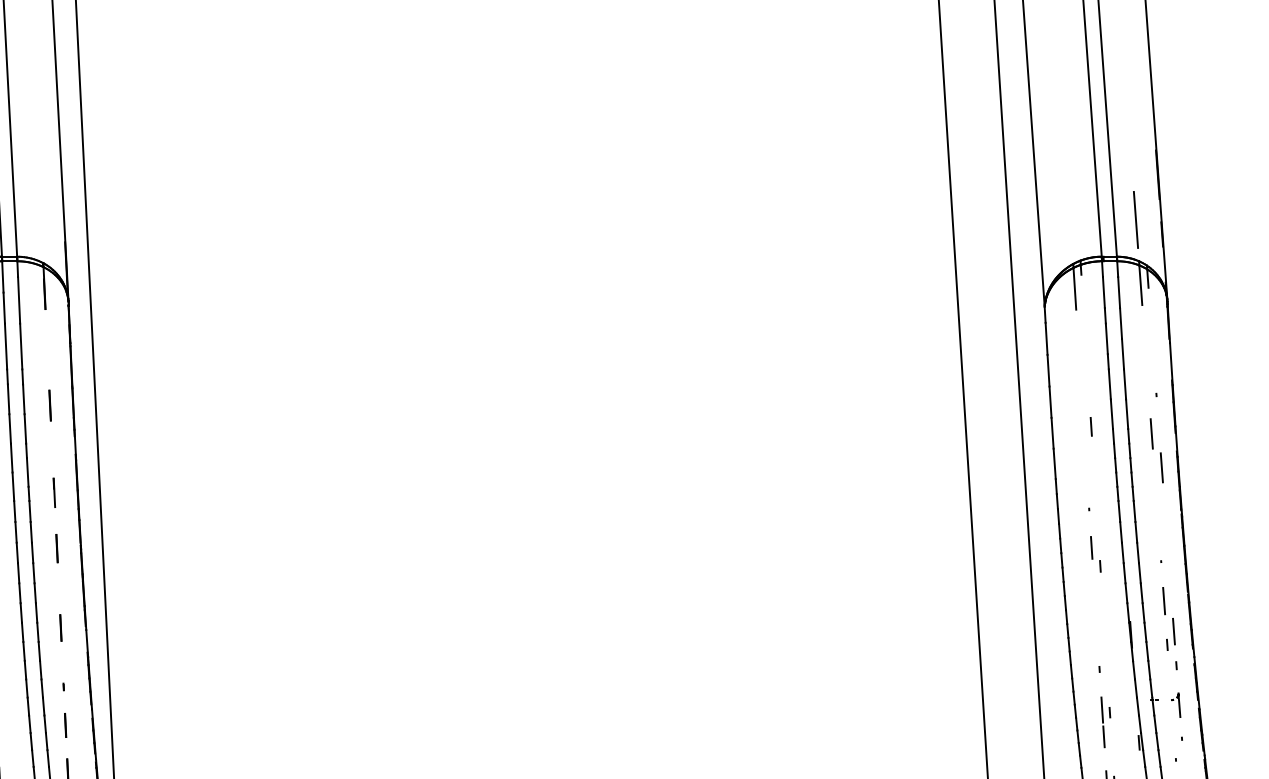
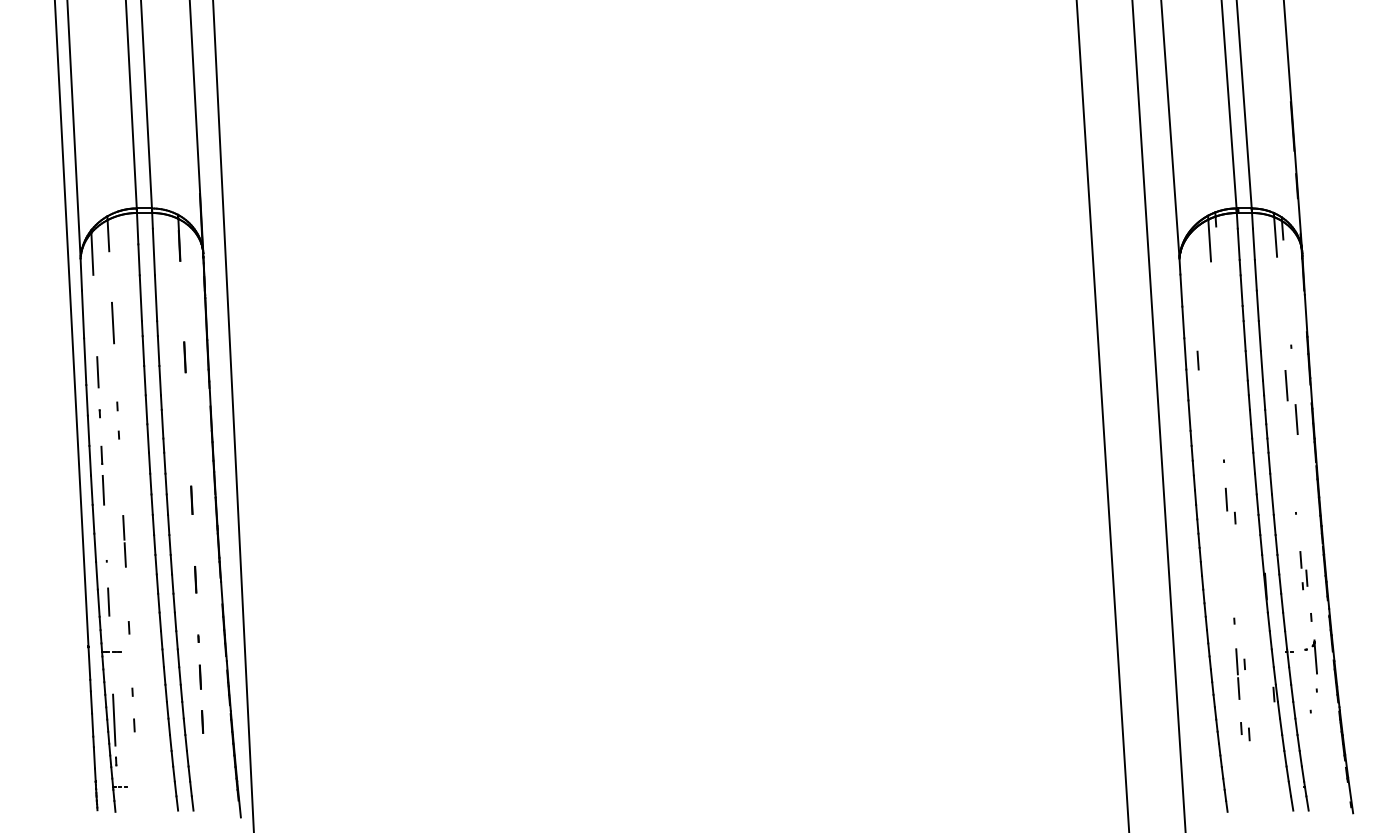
line: (1135, 219) -> (1270, 171), removed
line: (1090, 426) -> (1197, 360), moved
line: (53, 492) -> (188, 444), removed
part: (1168, 618) -> (1303, 570), size x0.6
part: (1175, 704) -> (1310, 656), size x1.4

